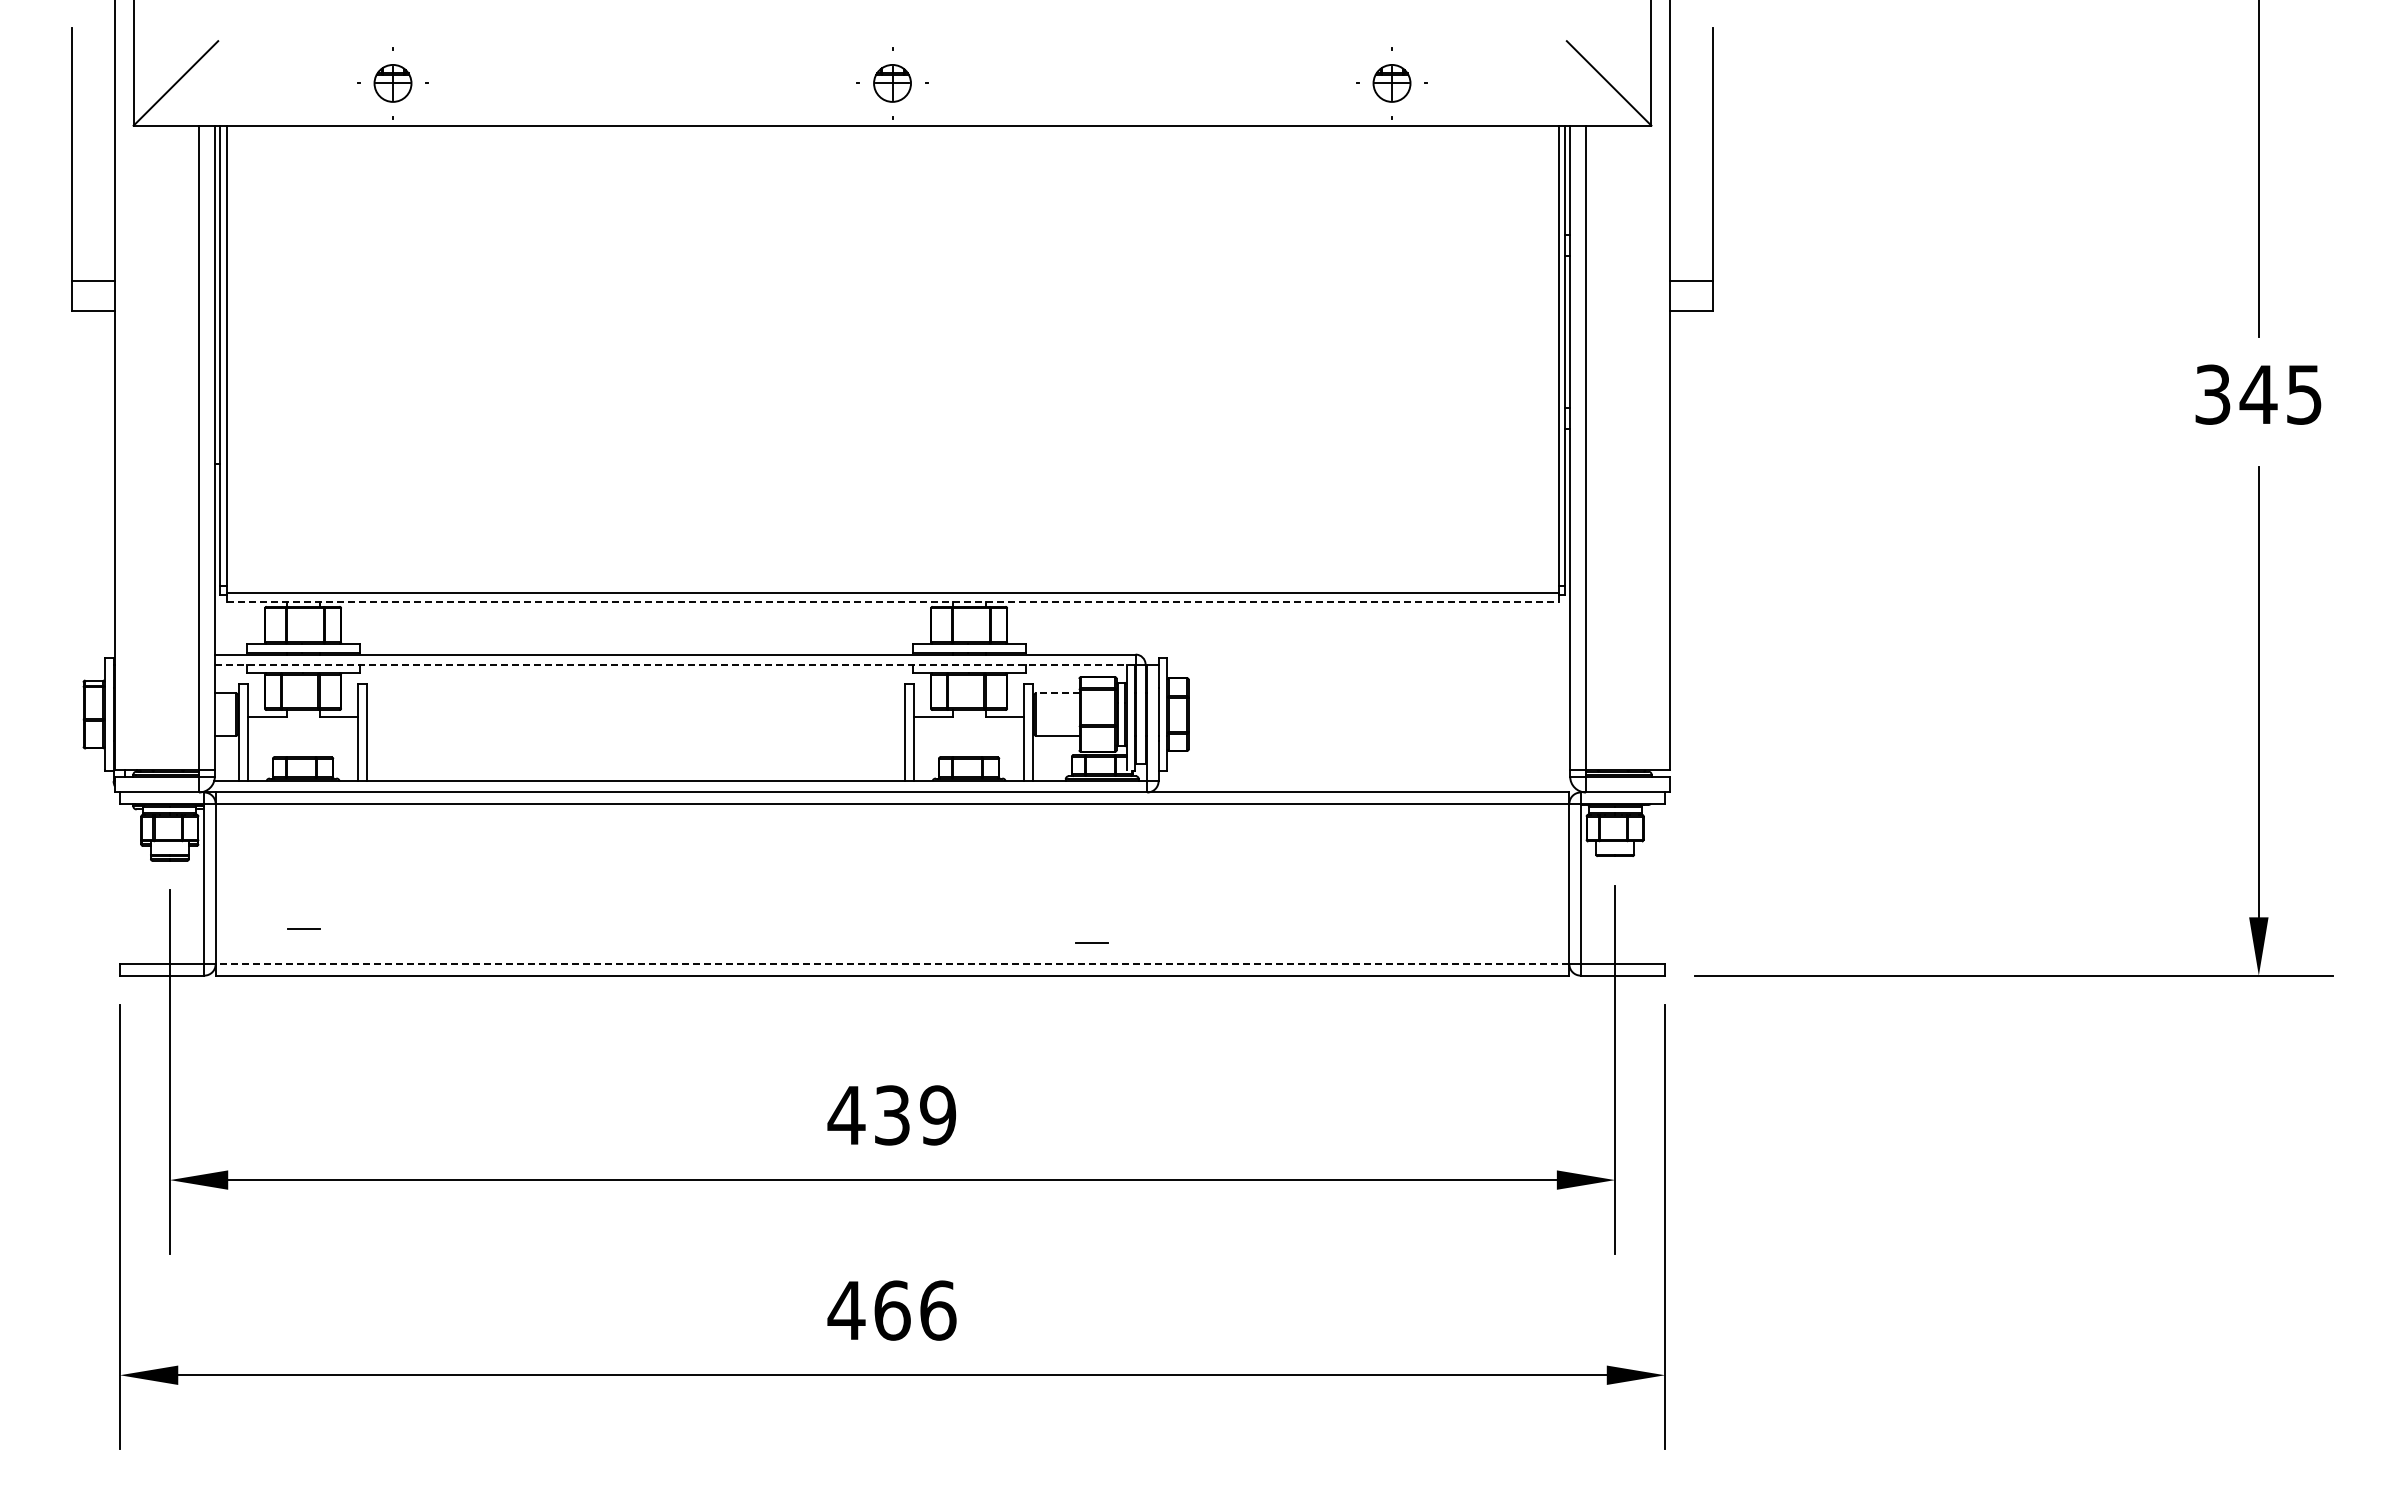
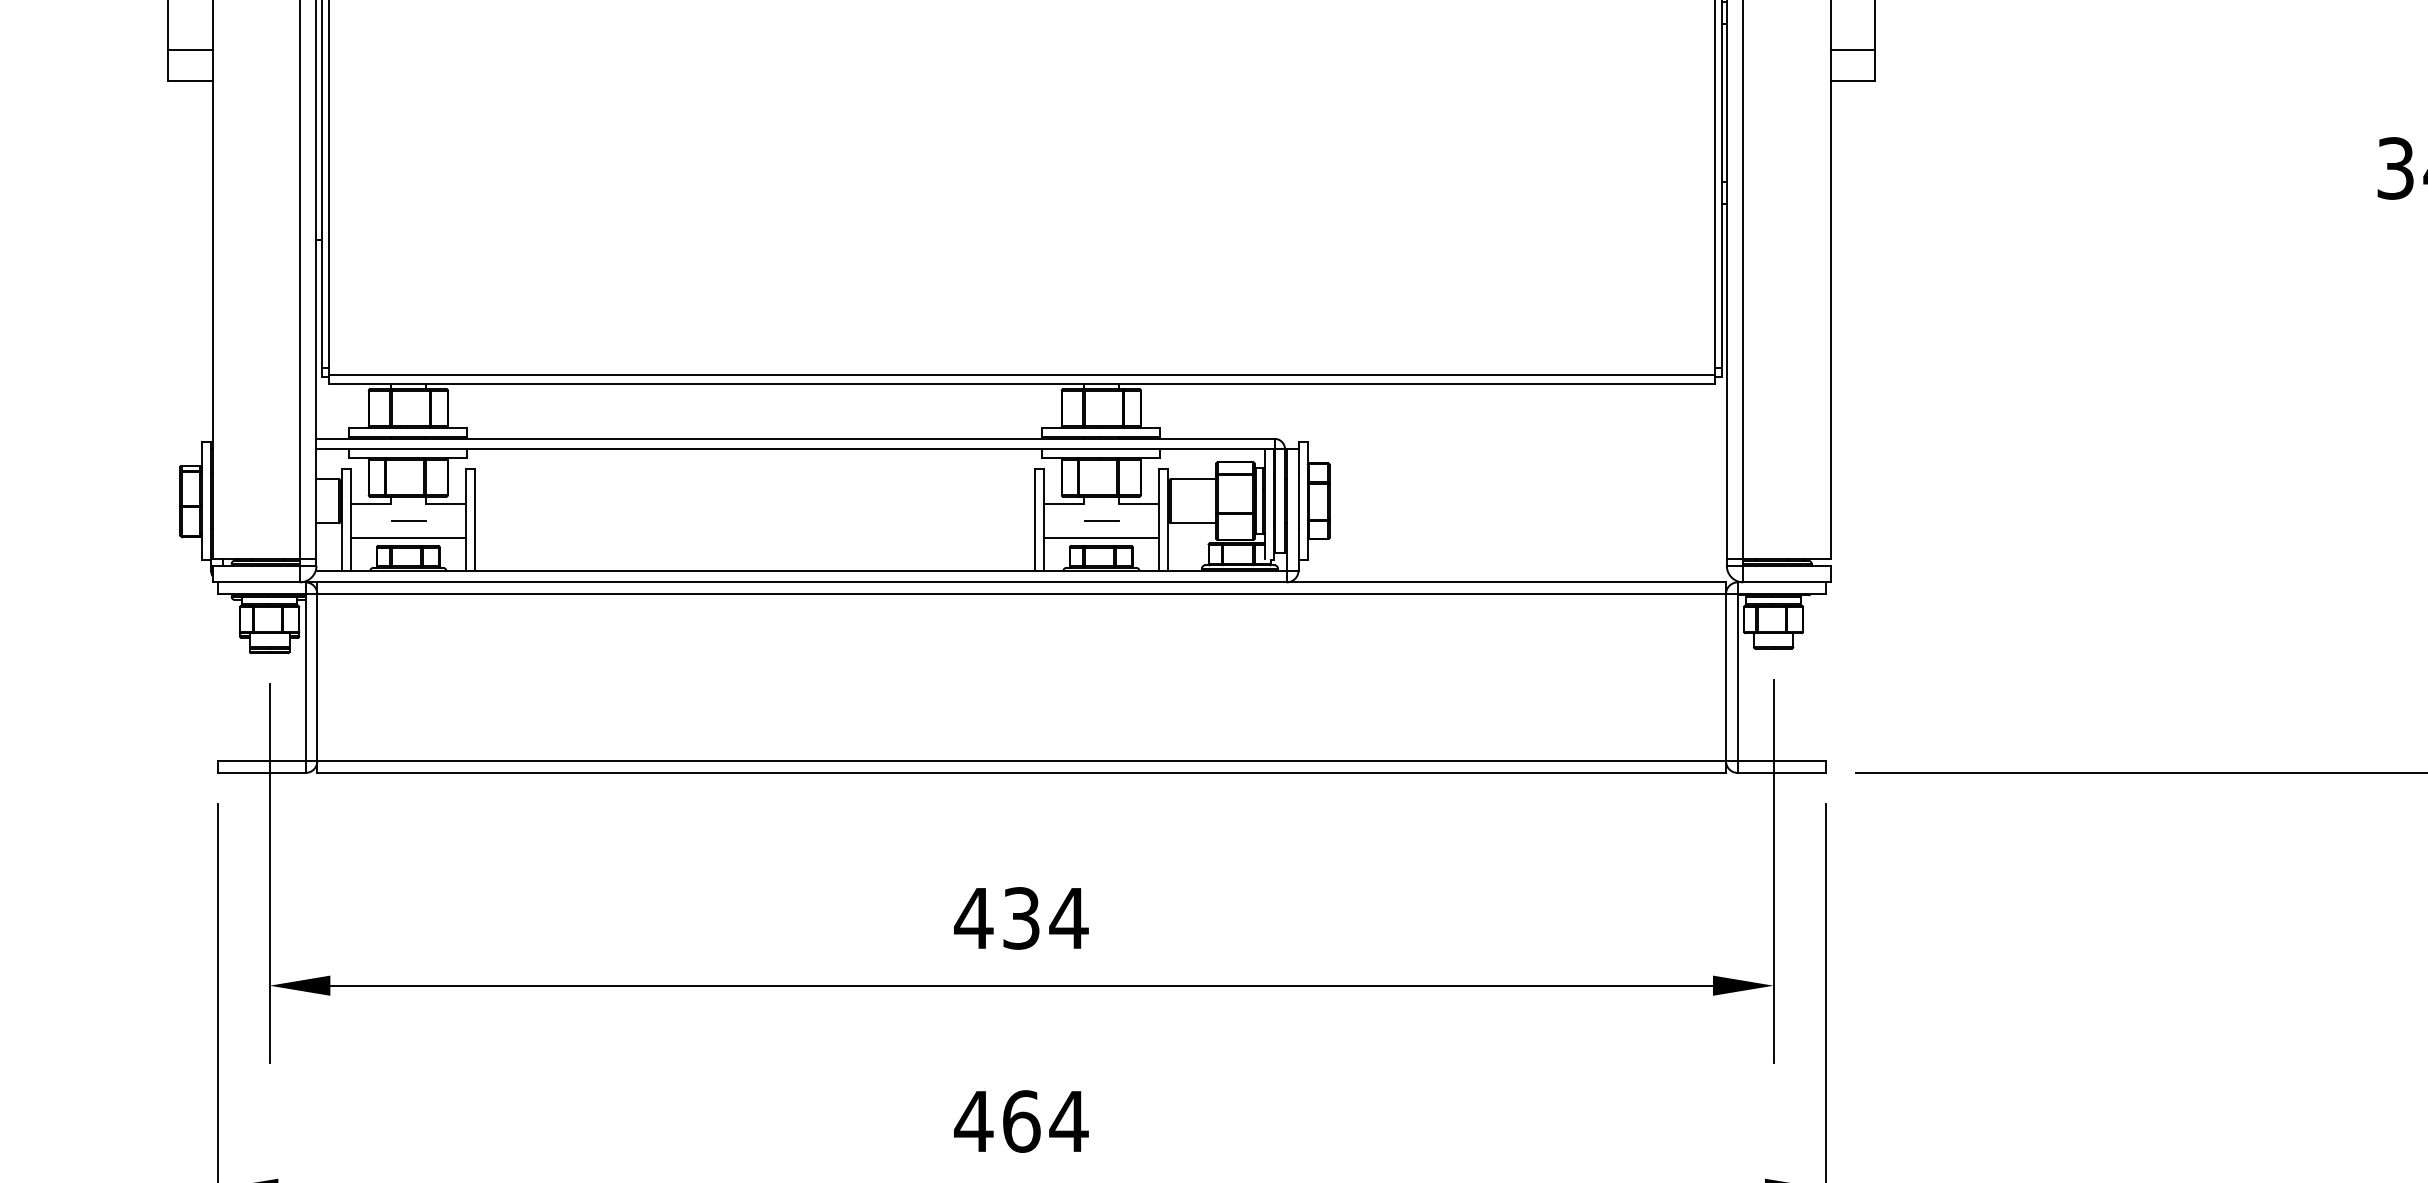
line: (893, 601) -> (1022, 383), dashed -> solid
line: (675, 664) -> (795, 449), dashed -> solid
line: (1057, 693) -> (1193, 479), dashed -> solid
line: (303, 750) -> (408, 538), added
line: (969, 750) -> (1101, 538), added
line: (303, 928) -> (408, 520), moved
line: (1091, 942) -> (1101, 520), moved
line: (892, 964) -> (1021, 761), dashed -> solid
text: (938, 1115) -> (1069, 918), 439 -> 434
text: (938, 1310) -> (1069, 1121), 466 -> 464

